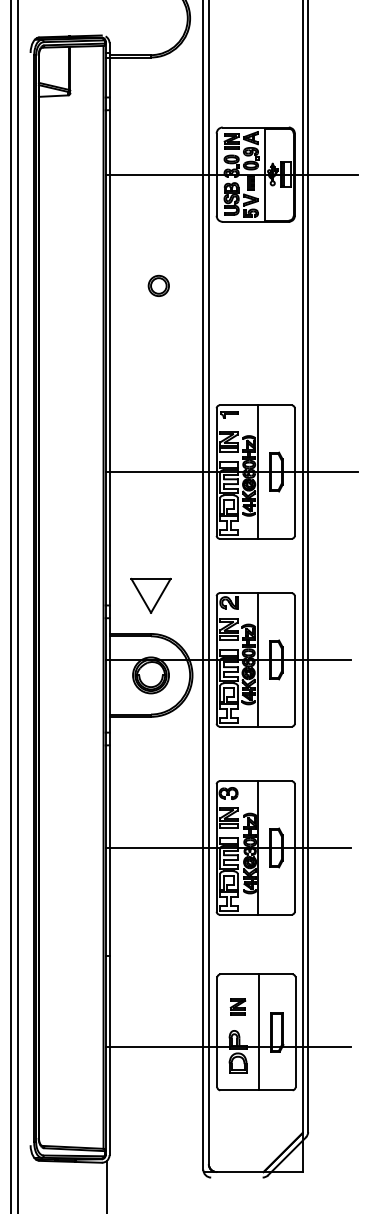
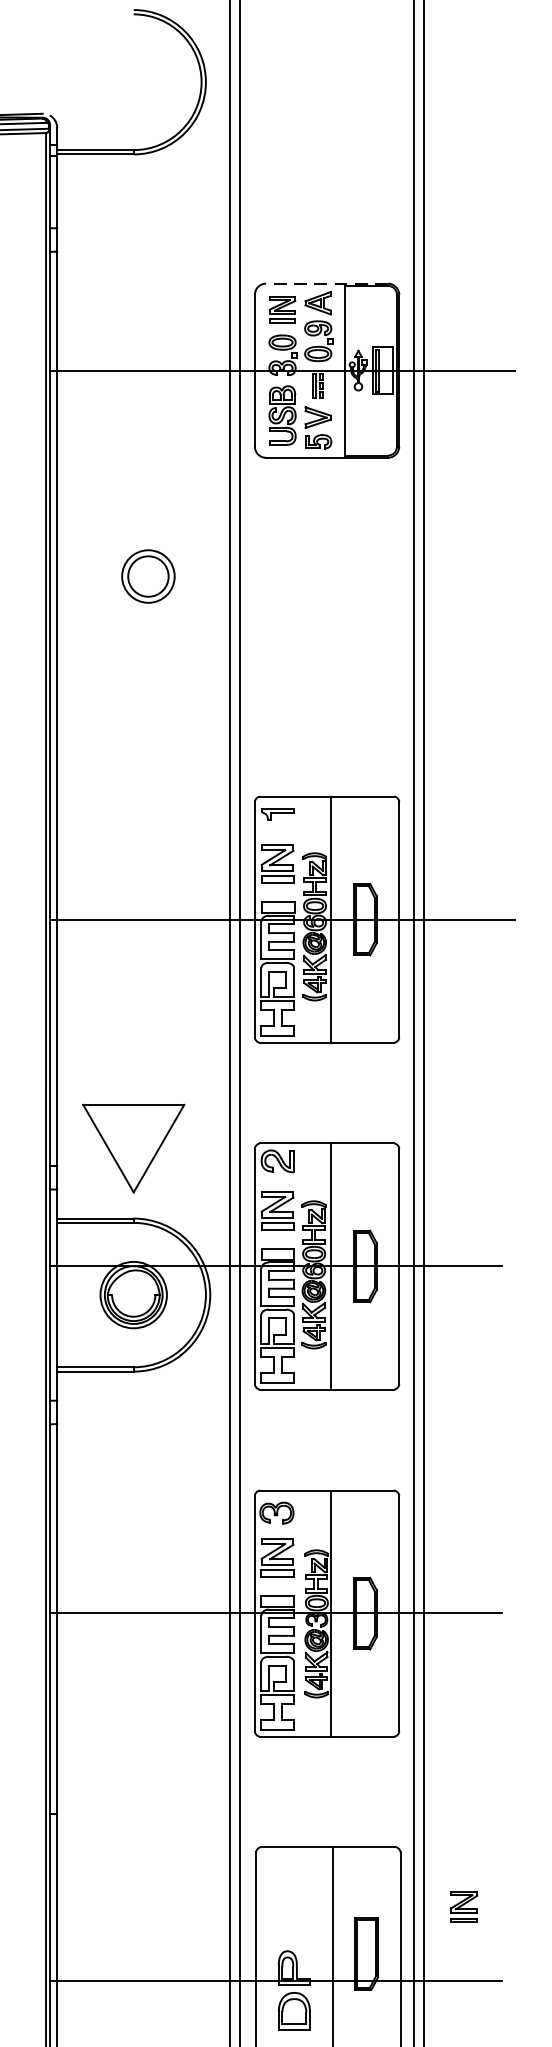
line: (255, 127) -> (326, 283), solid -> dashed
part: (158, 285) -> (147, 575), size x1.4
part: (150, 595) -> (132, 1147), size x1.4
part: (237, 1006) -> (463, 1906), moved

